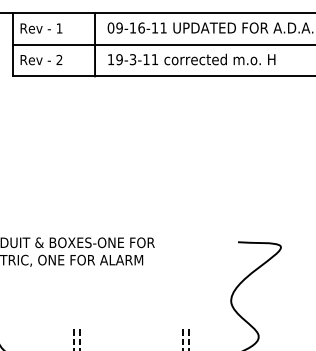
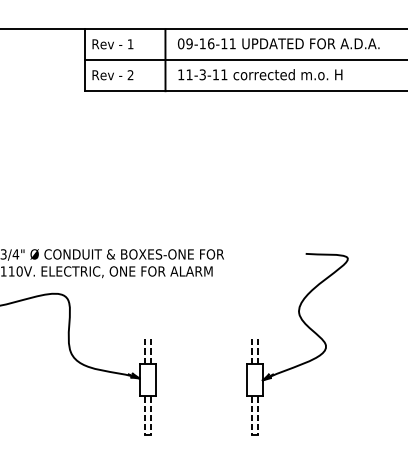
text: (119, 59) -> (189, 74), 19-3-11 -> 11-3-11

